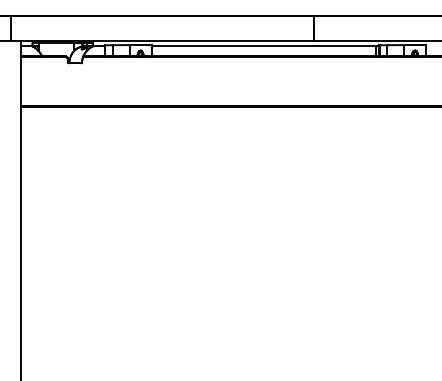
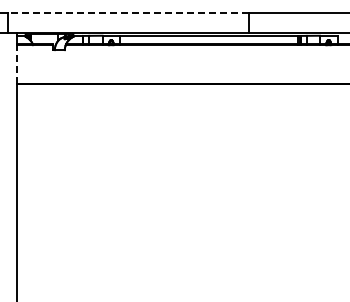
line: (162, 15) -> (128, 12), solid -> dashed
line: (20, 80) -> (16, 63), solid -> dashed

